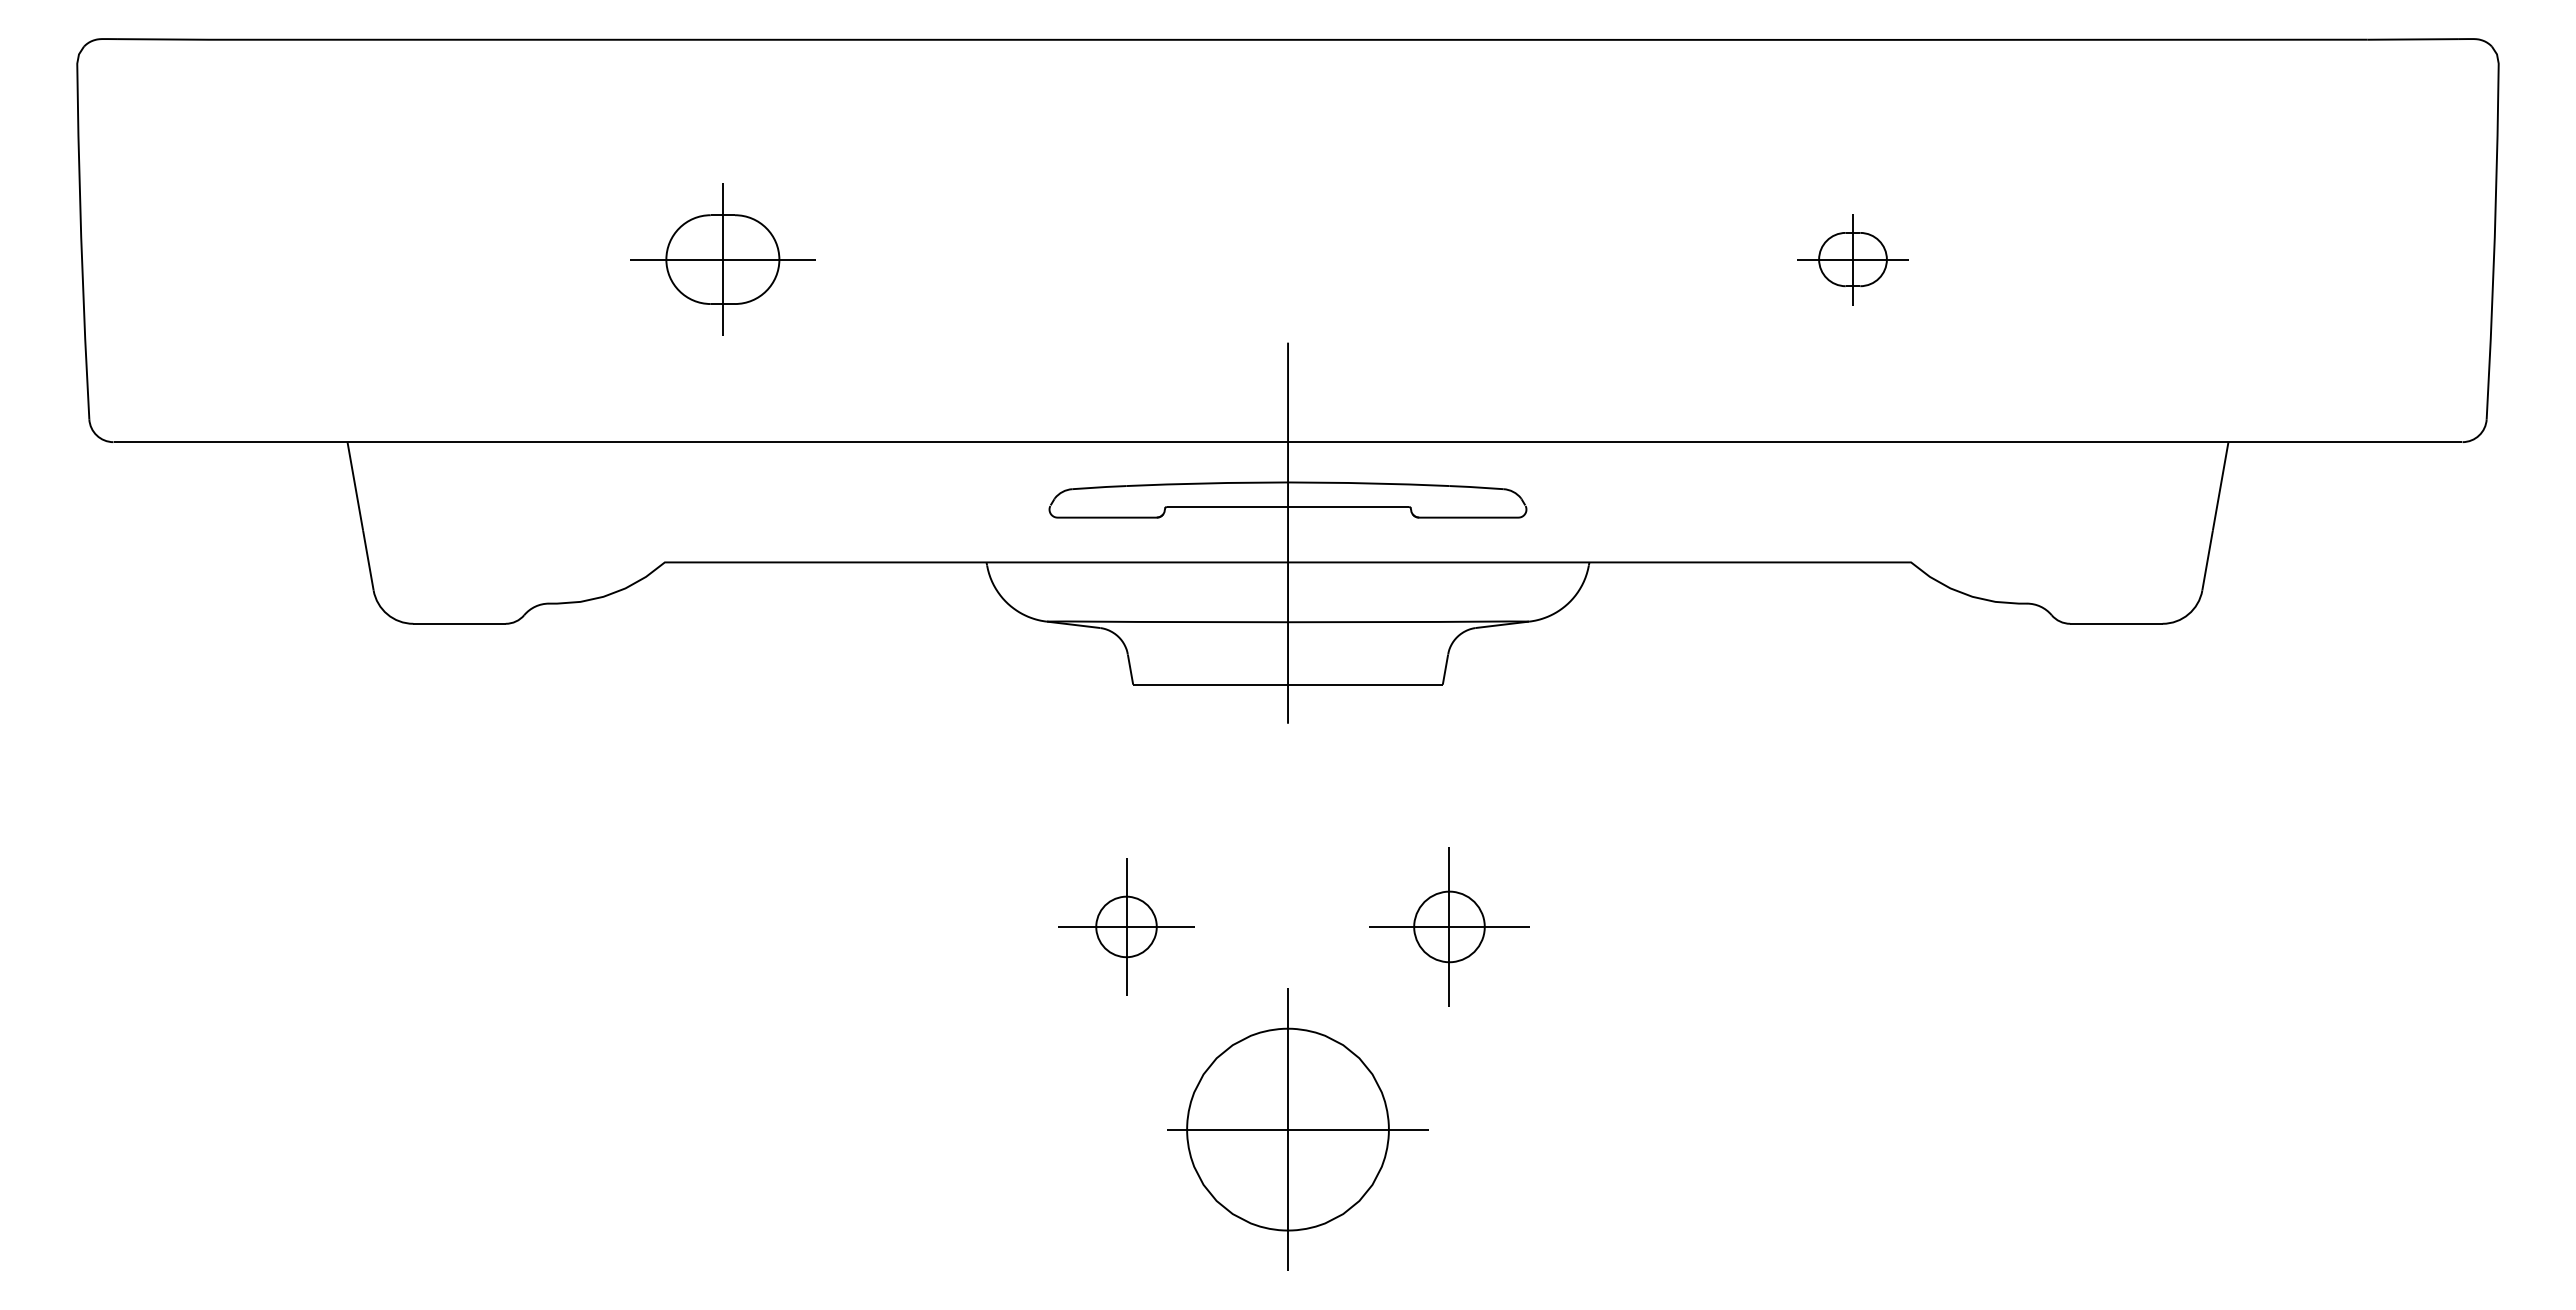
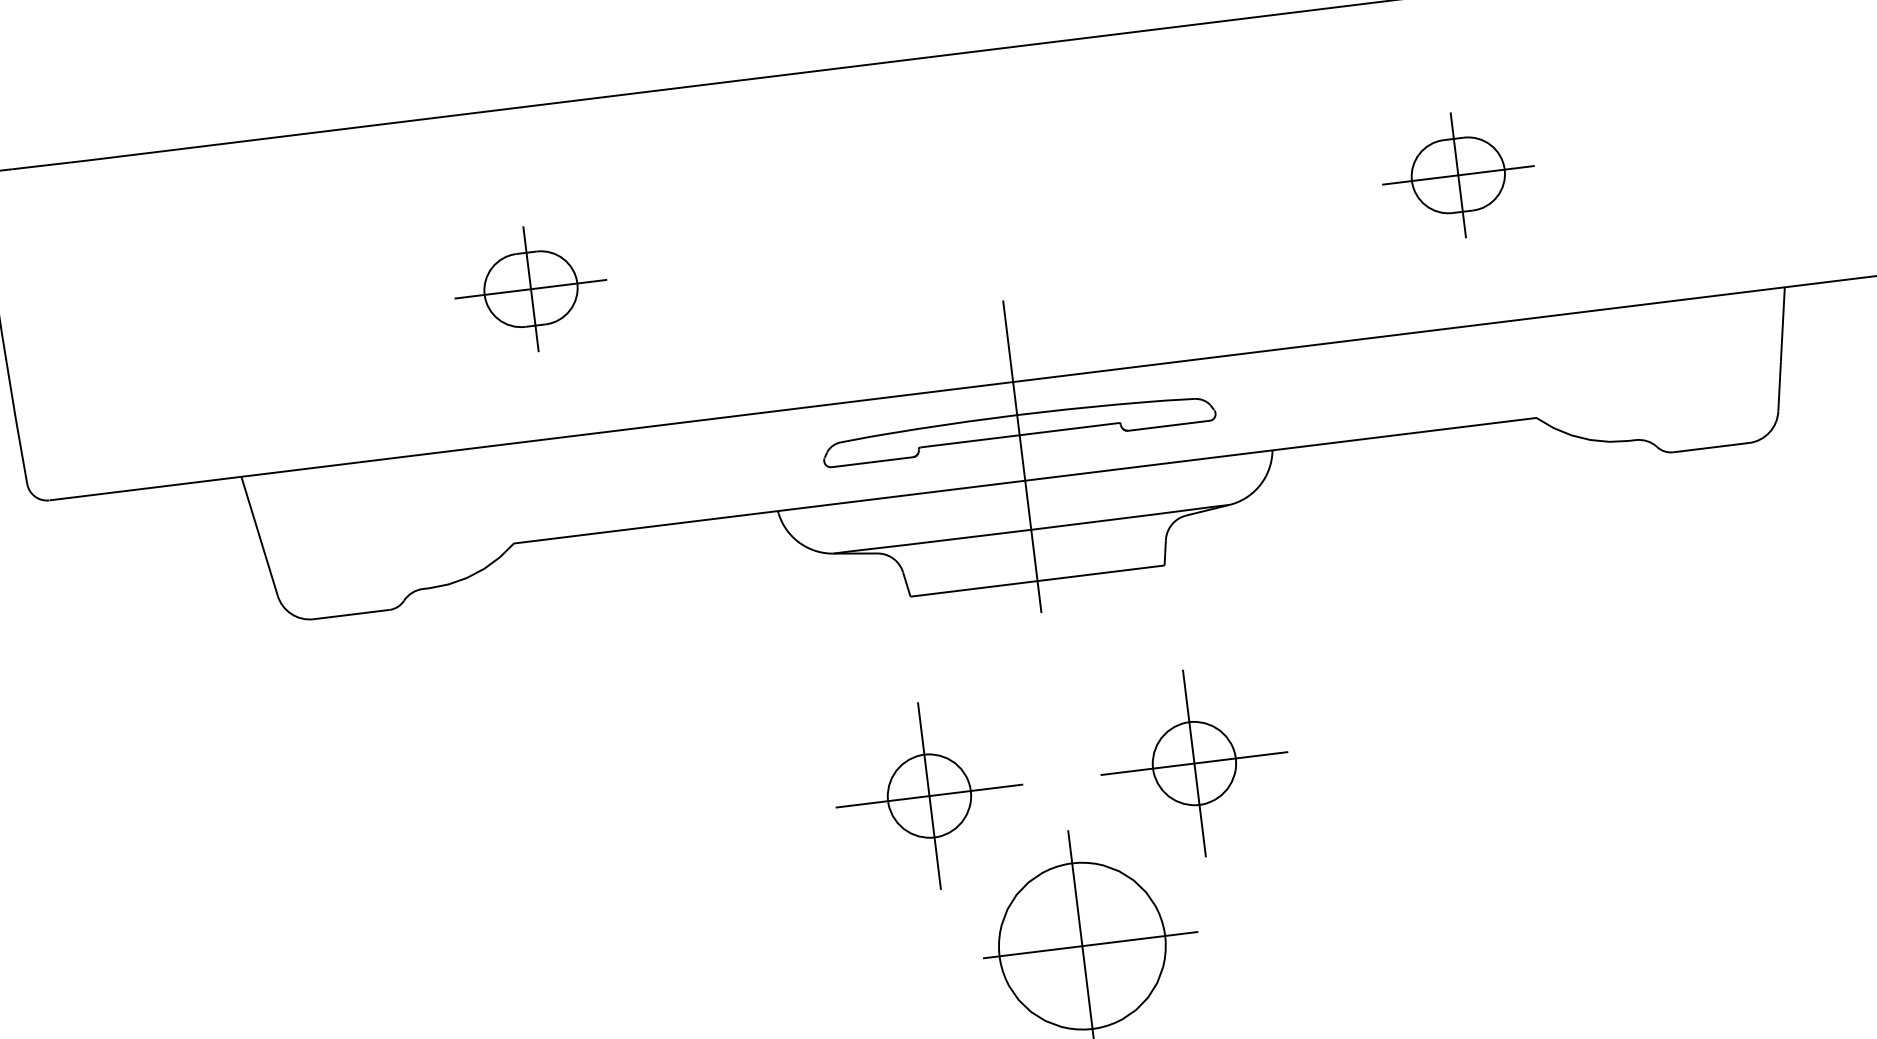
part: (1852, 259) -> (1457, 175), size x1.67
part: (1126, 926) -> (929, 795), size x1.67
part: (1449, 926) -> (1194, 763), size x1.43

